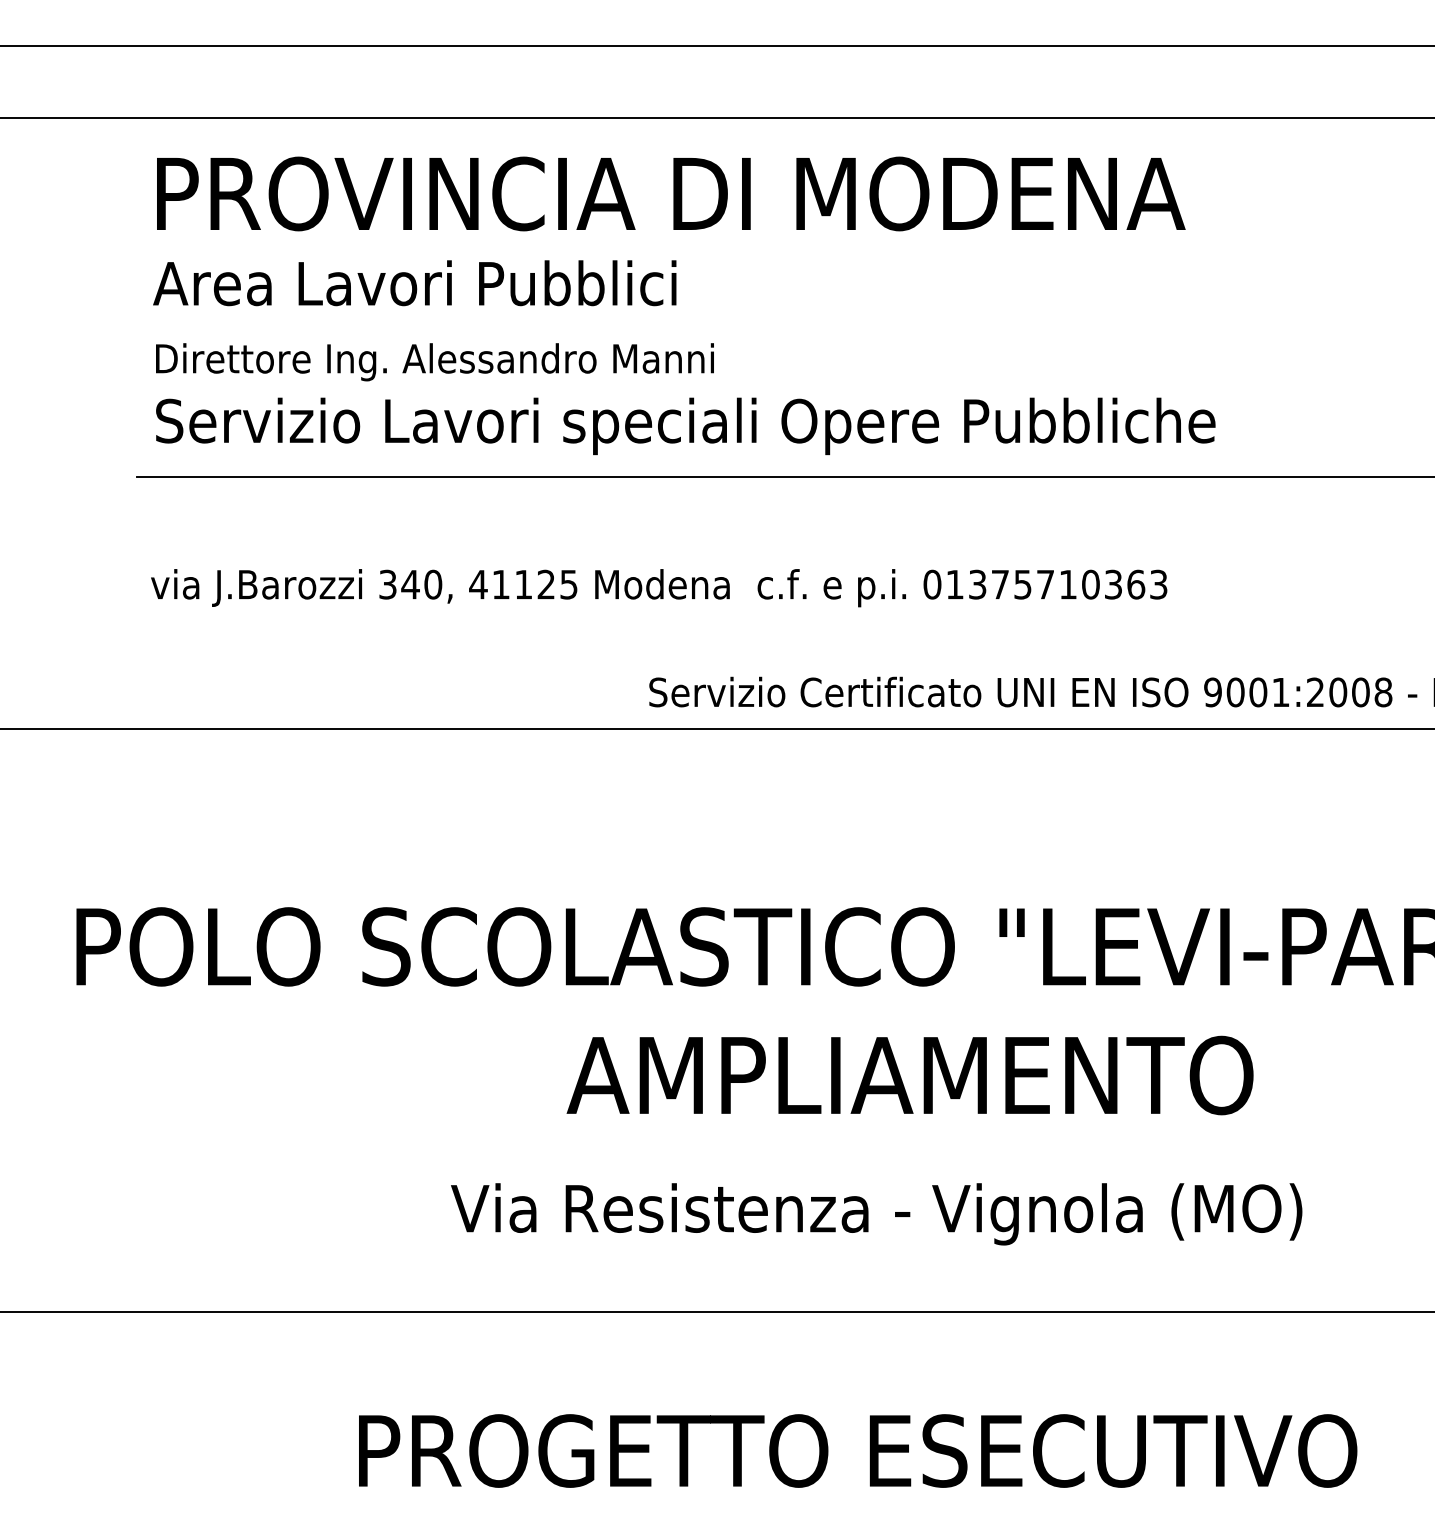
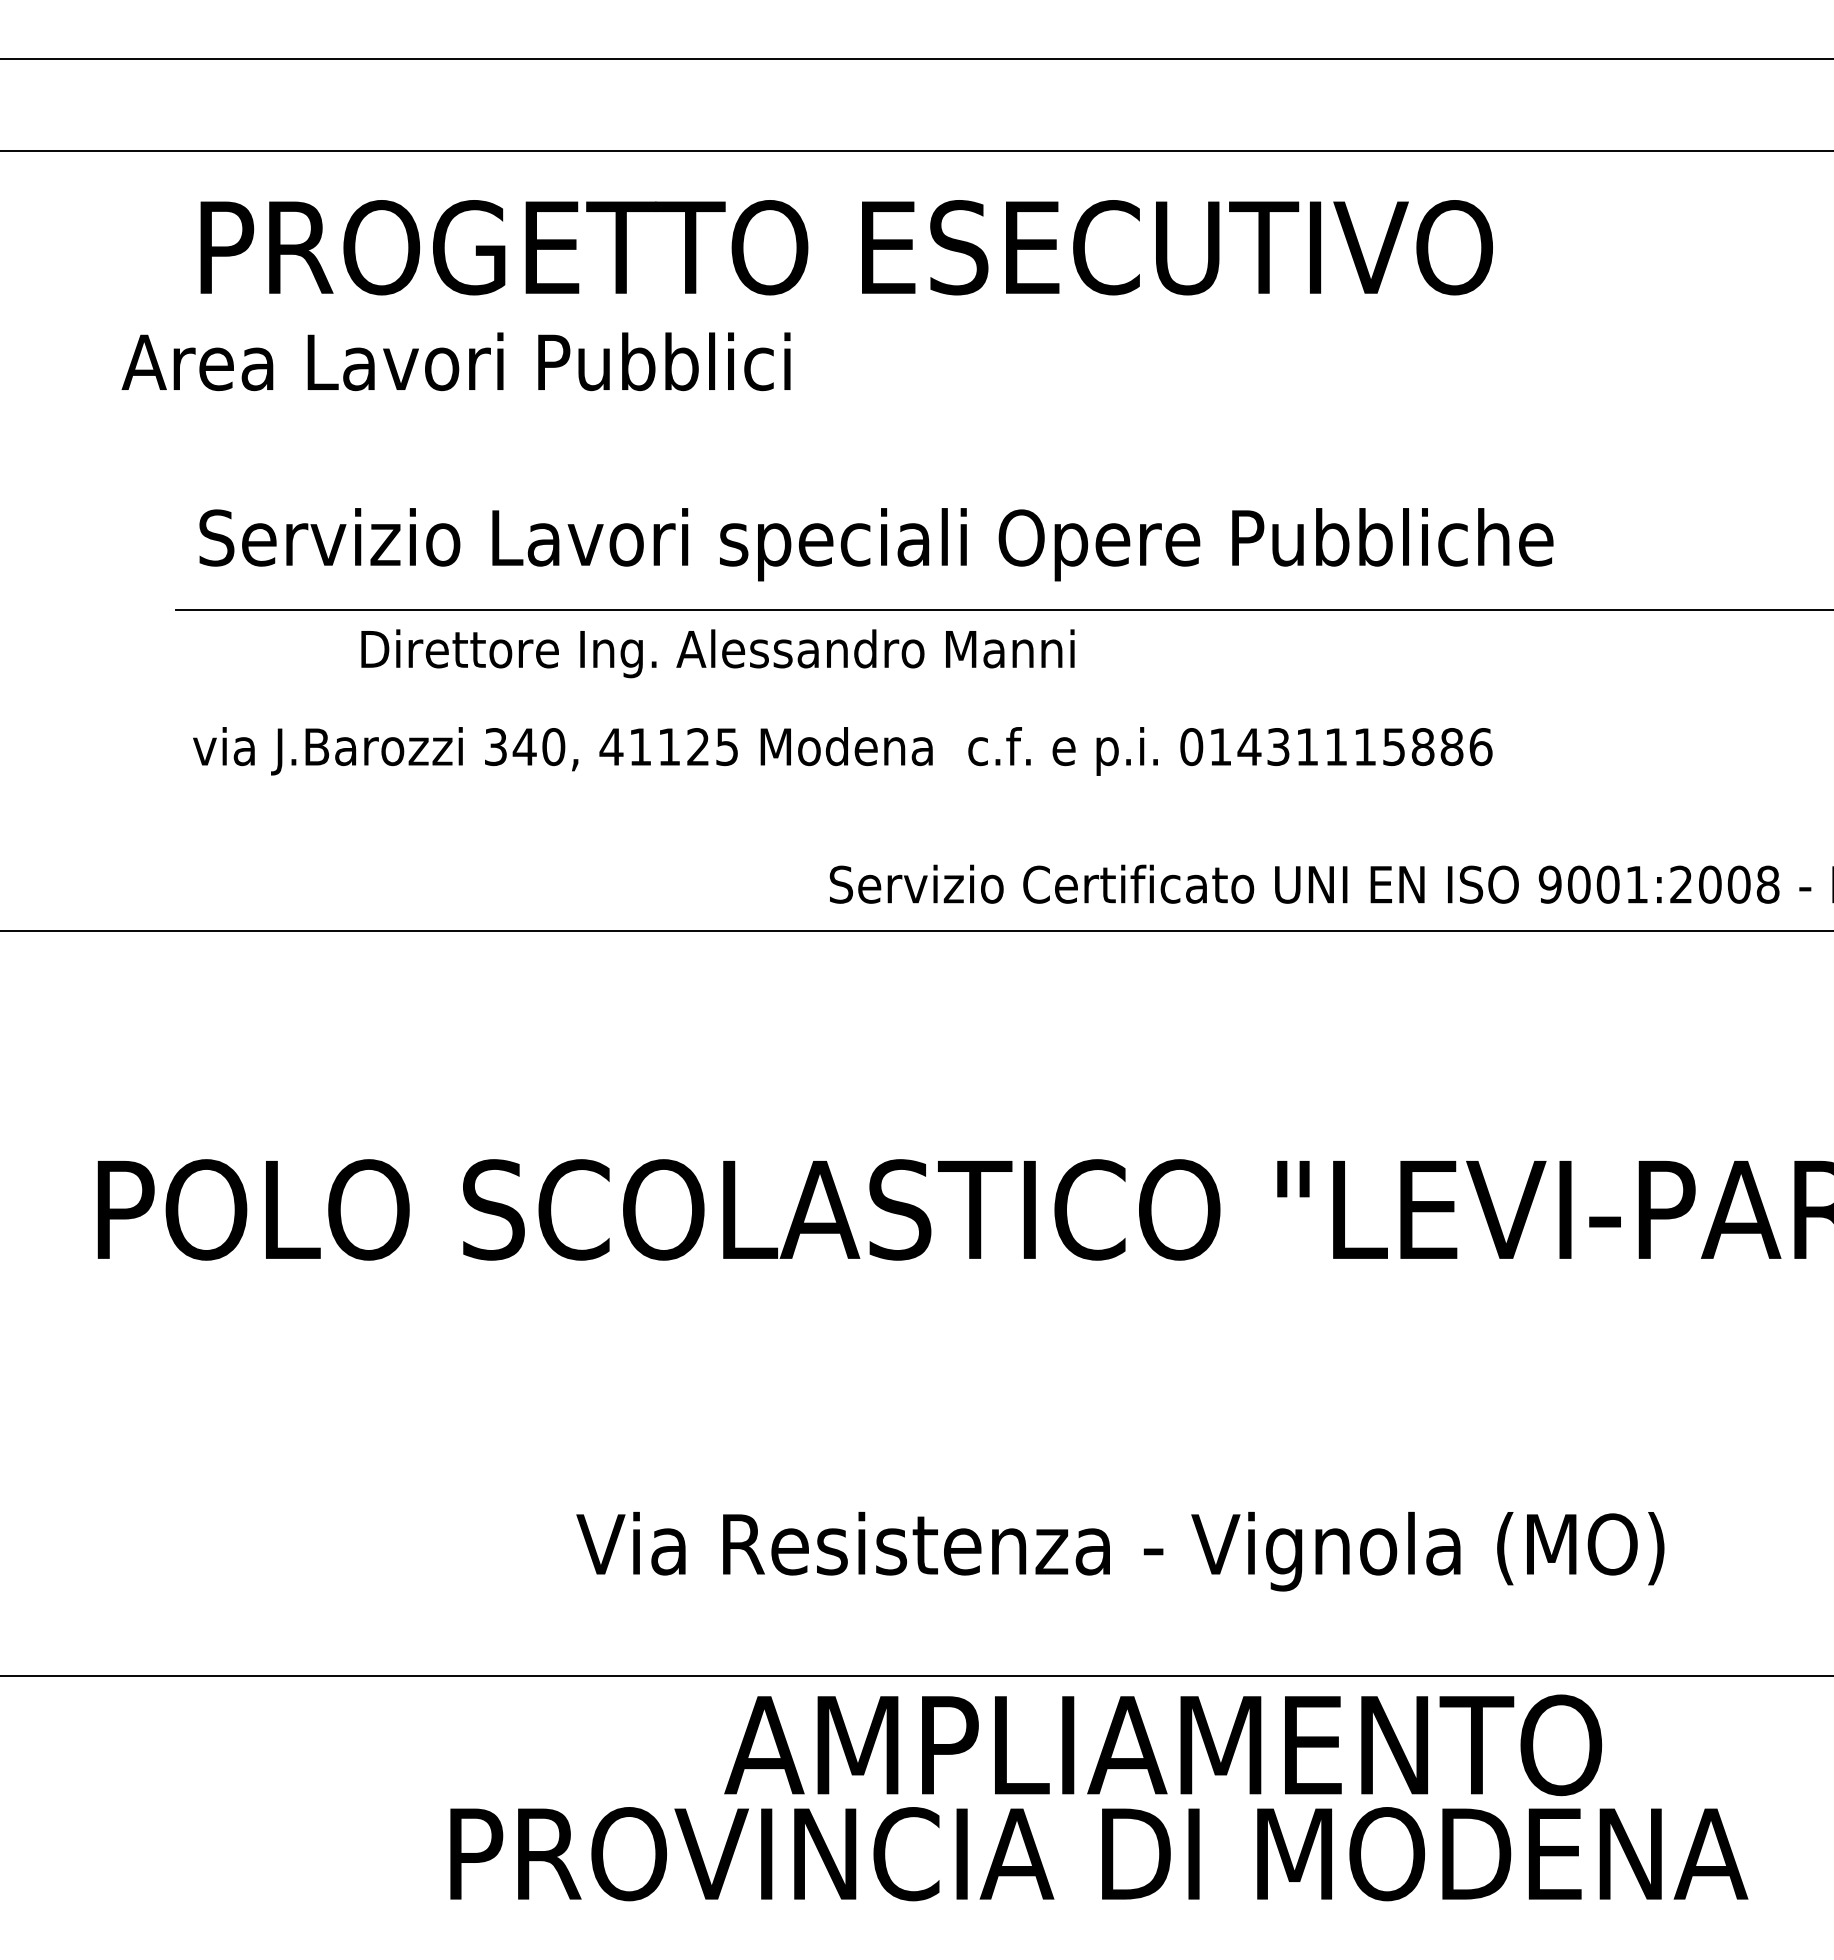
text: (760, 193) -> (971, 247), PROVINCIA DI MODENA -> PROGETTO ESECUTIVO
text: (414, 283) -> (455, 361), moved
text: (434, 362) -> (717, 653), moved
text: (1067, 585) -> (1364, 747), 01375710363 -> 01431115886
text: (910, 1075) -> (1163, 1745), moved
text: (860, 1451) -> (1099, 1854), PROGETTO ESECUTIVO -> PROVINCIA DI MODENA

